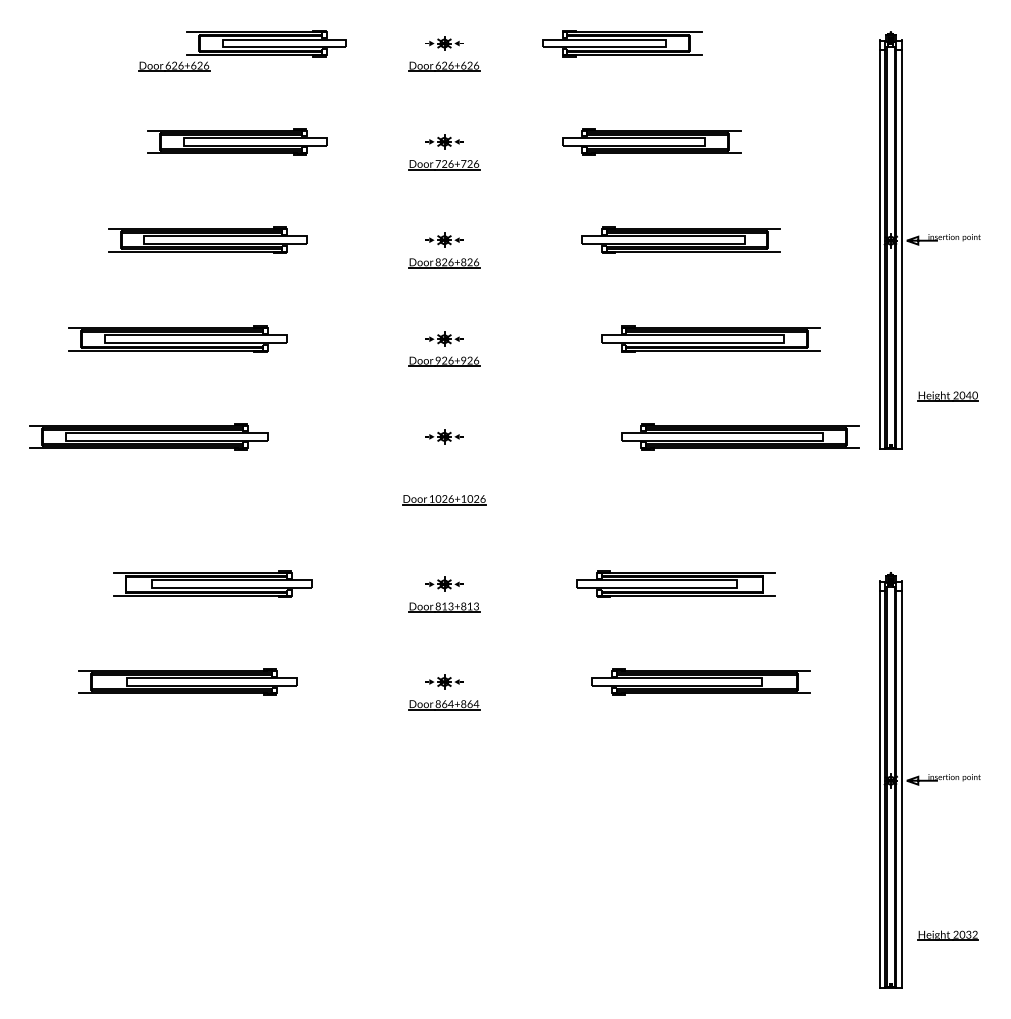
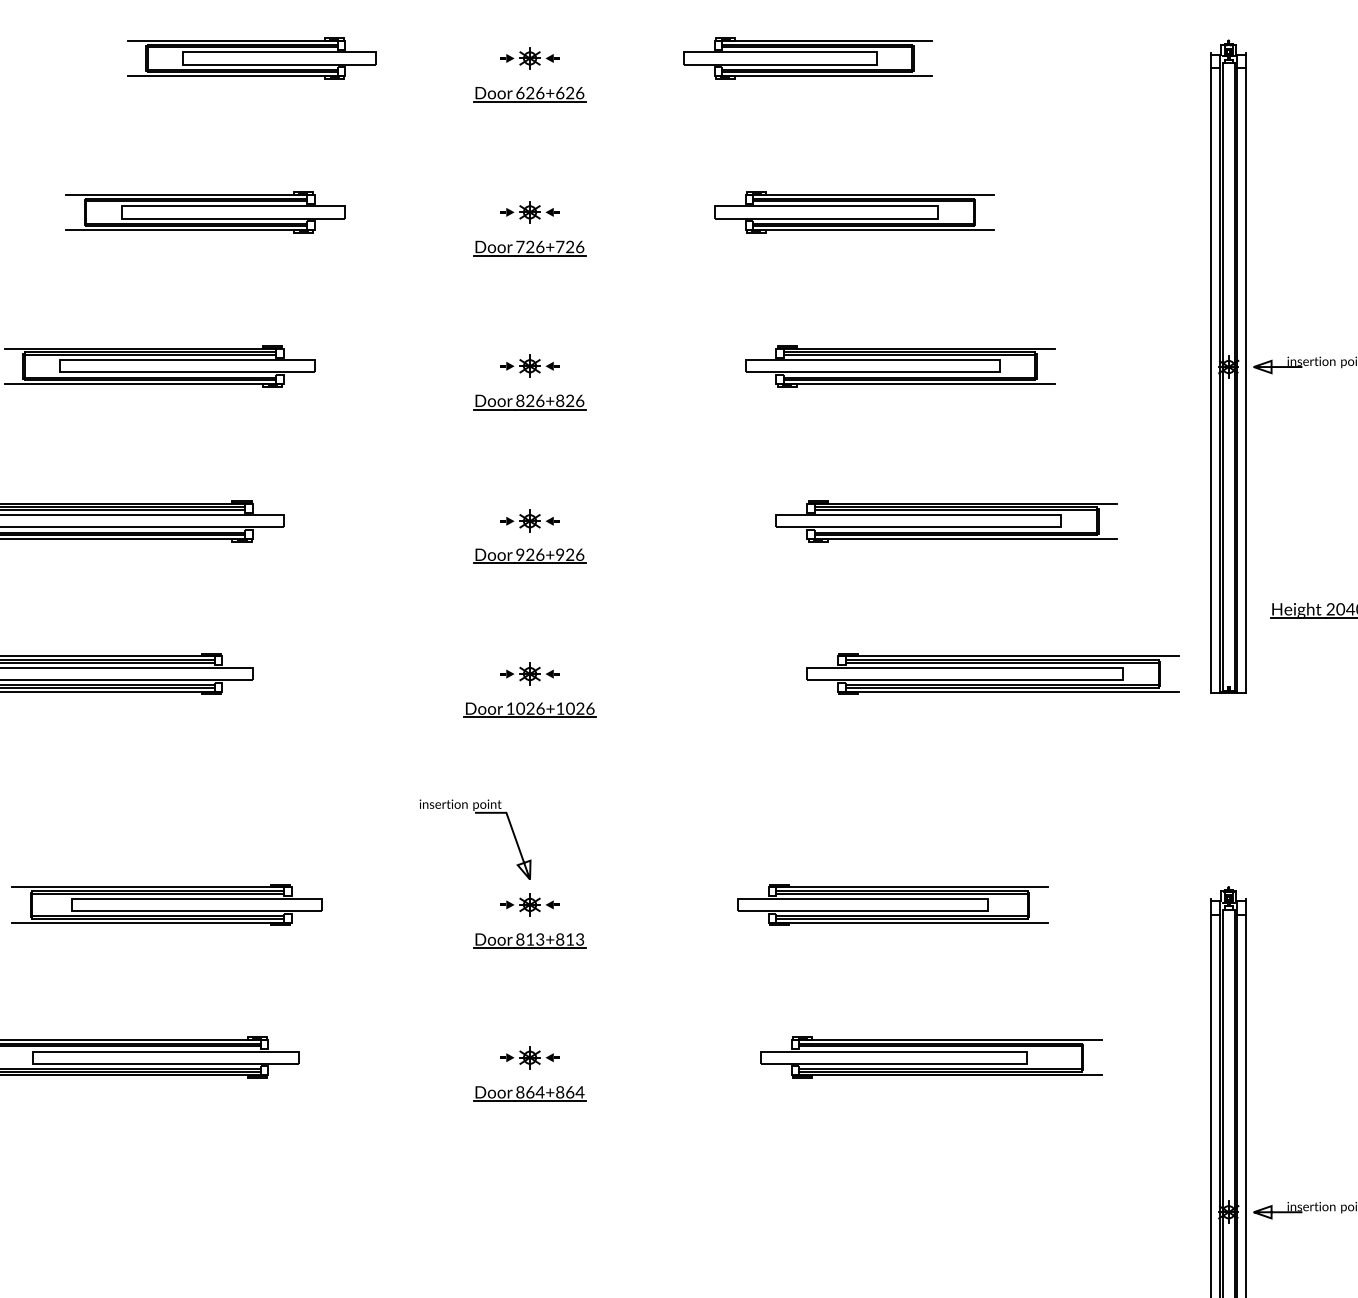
part: (174, 66) -> (107, 94), removed
part: (444, 500) -> (530, 711), moved
part: (409, 526) -> (475, 814), added

